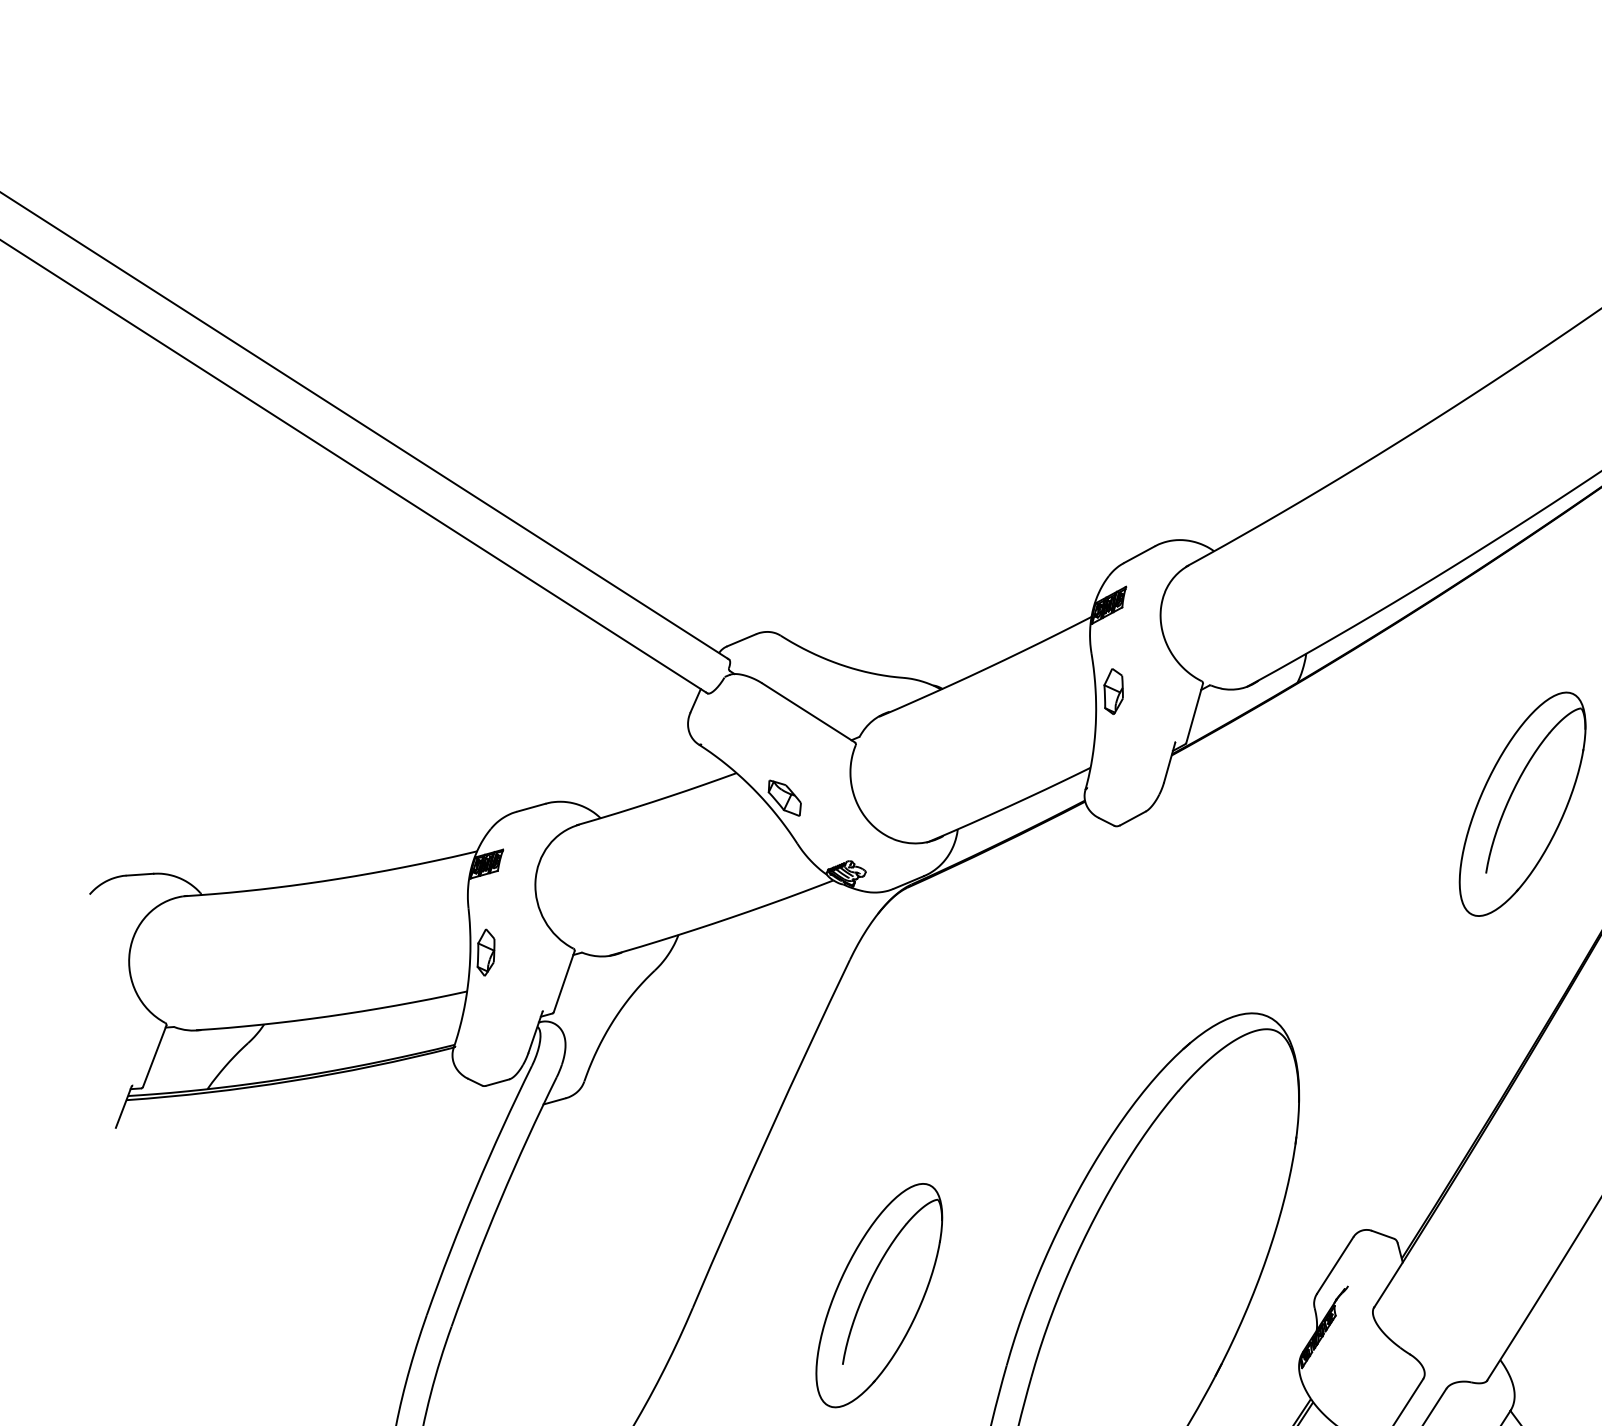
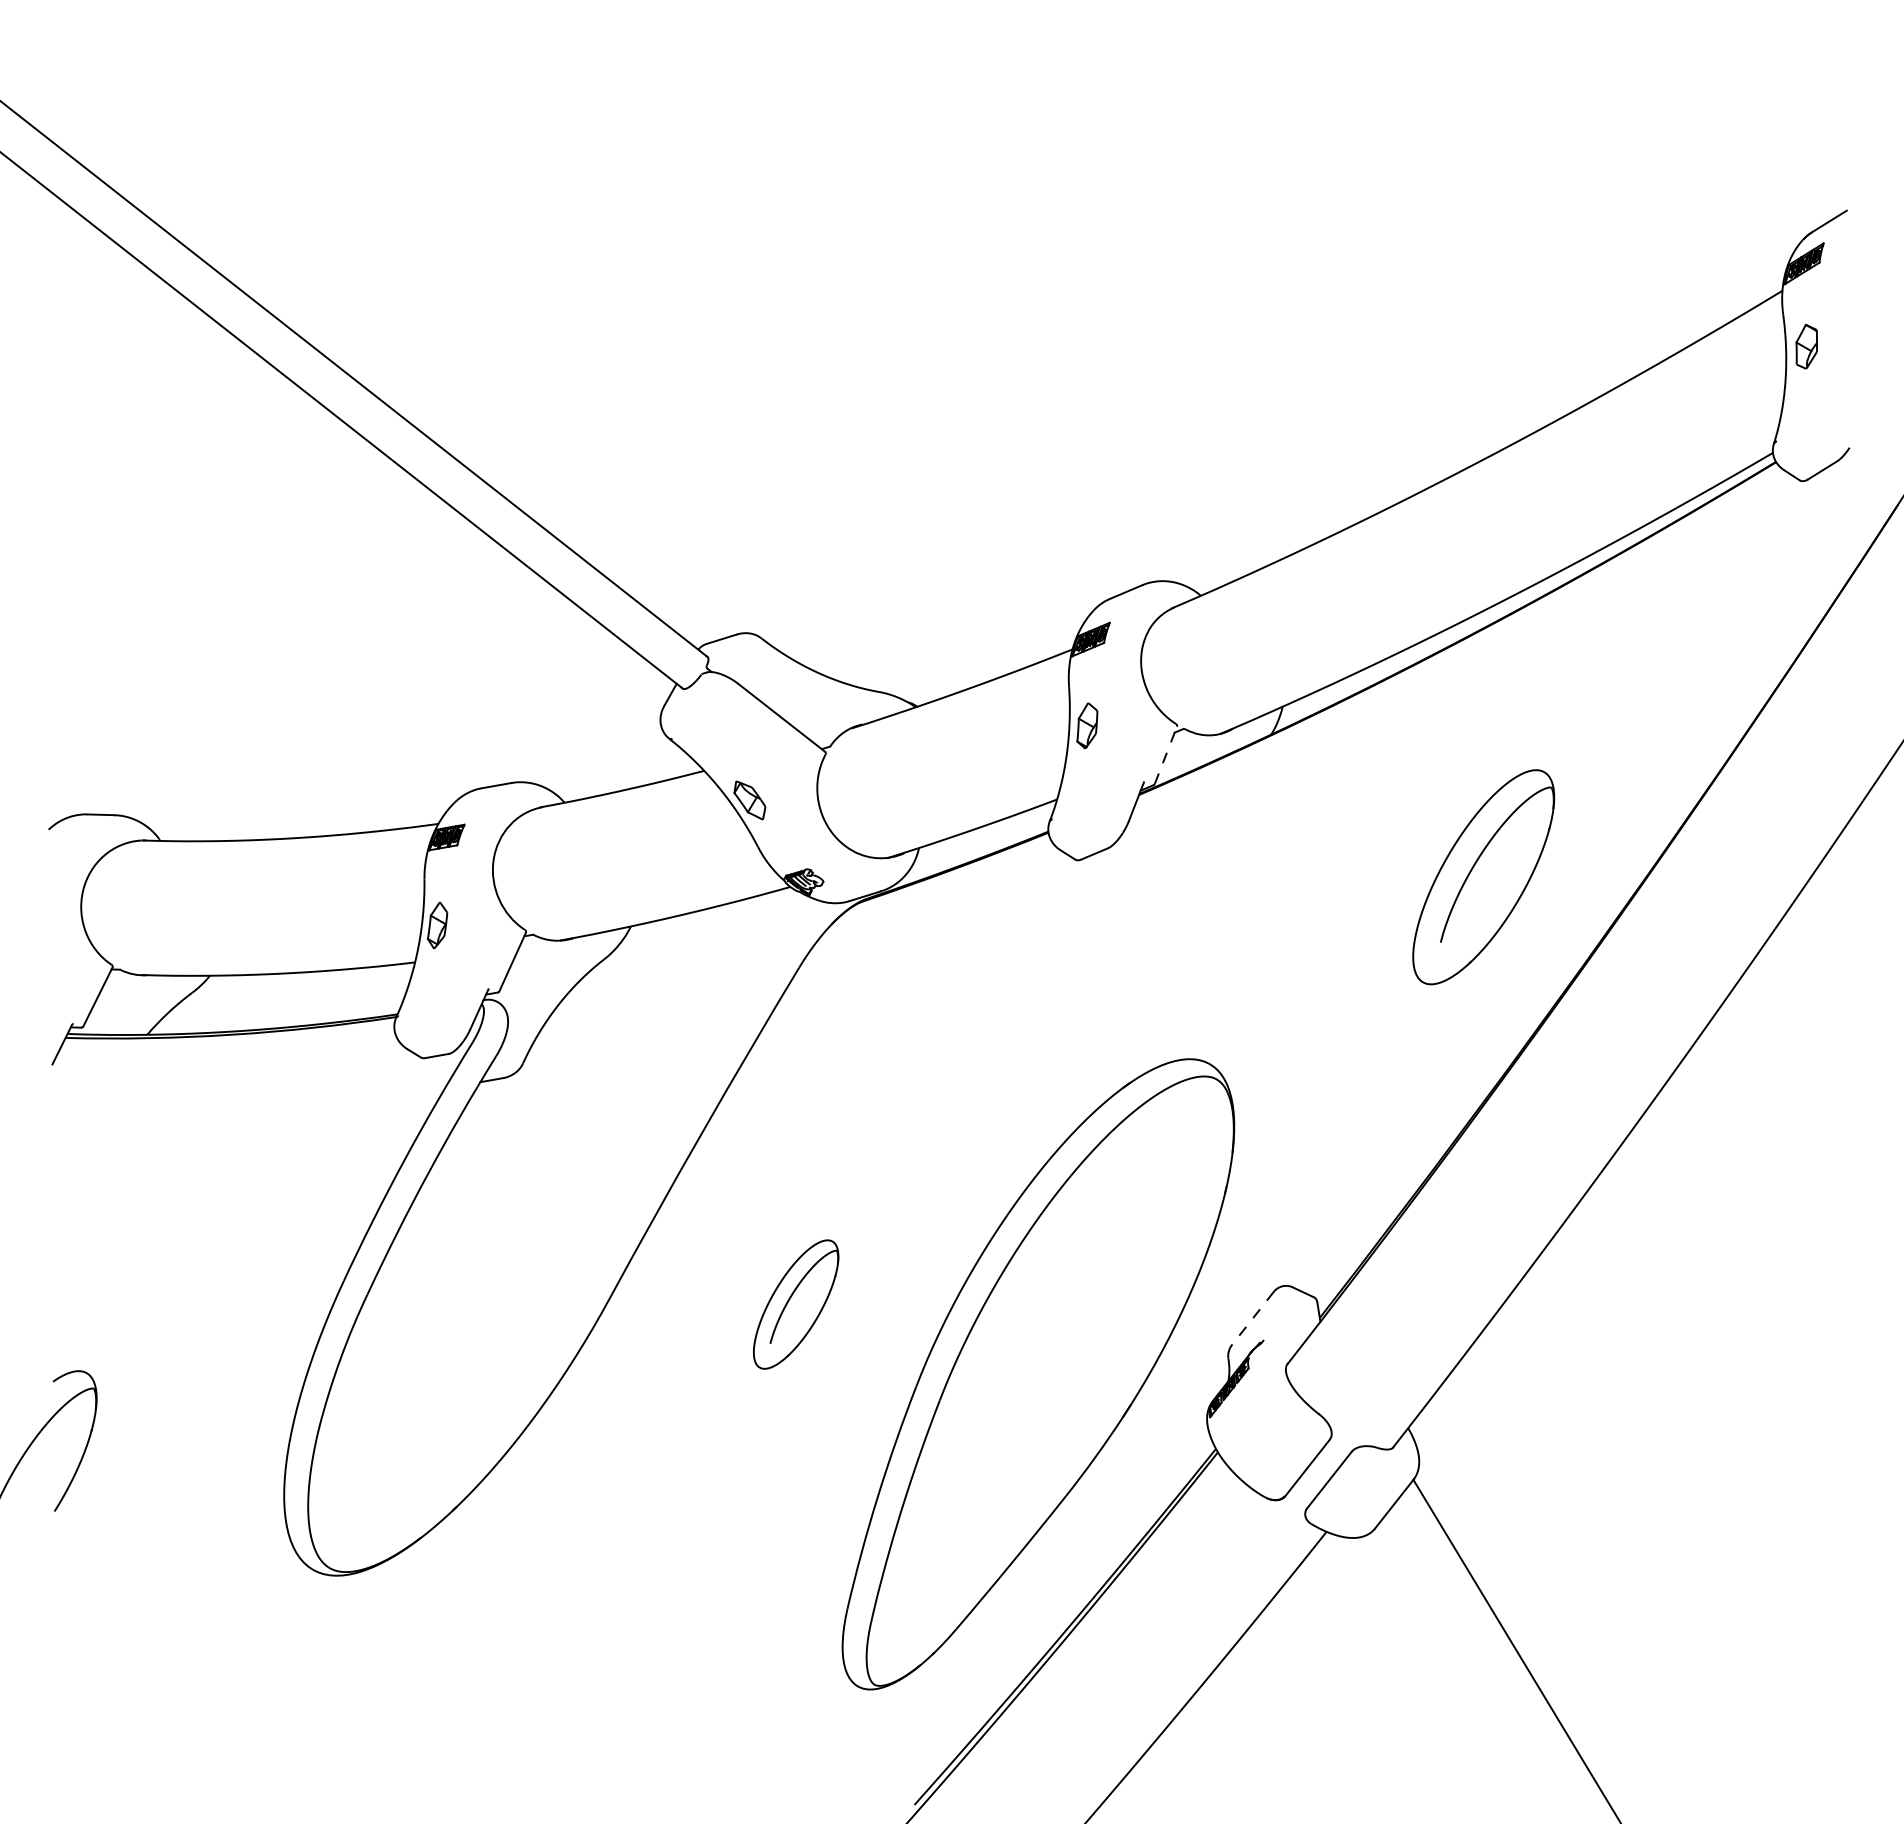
line: (1194, 713) -> (1165, 755), solid -> dashed
line: (1335, 1265) -> (1253, 1318), solid -> dashed
part: (878, 1295) -> (795, 1304), size x0.6

